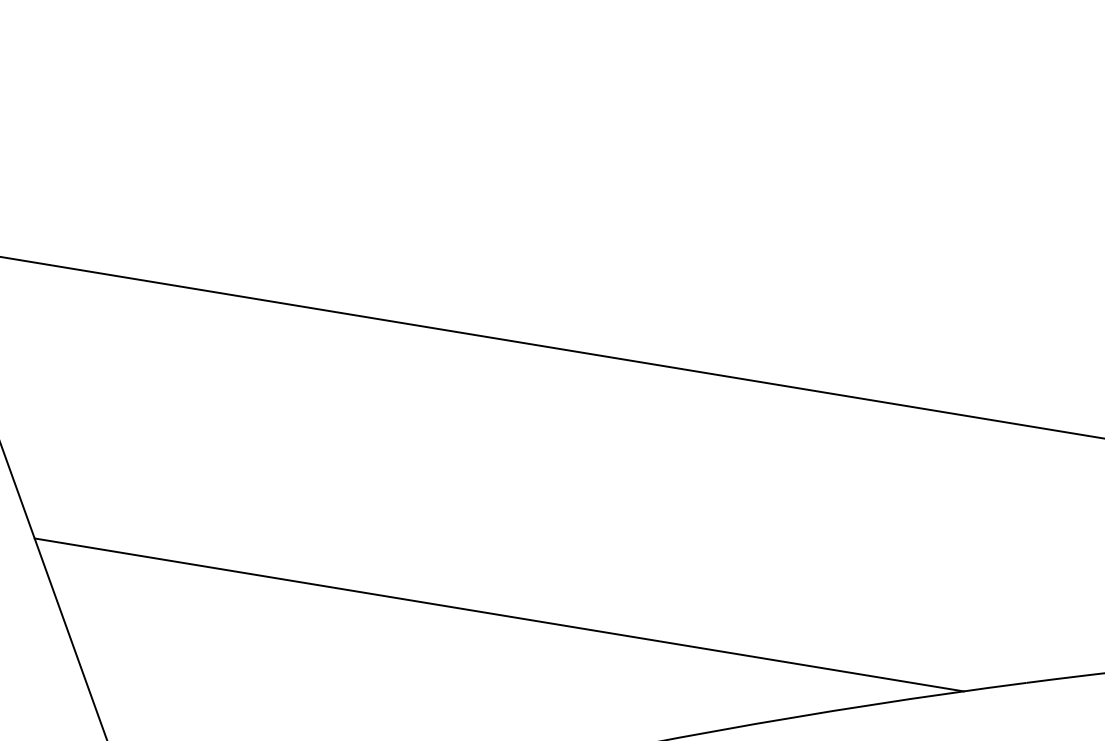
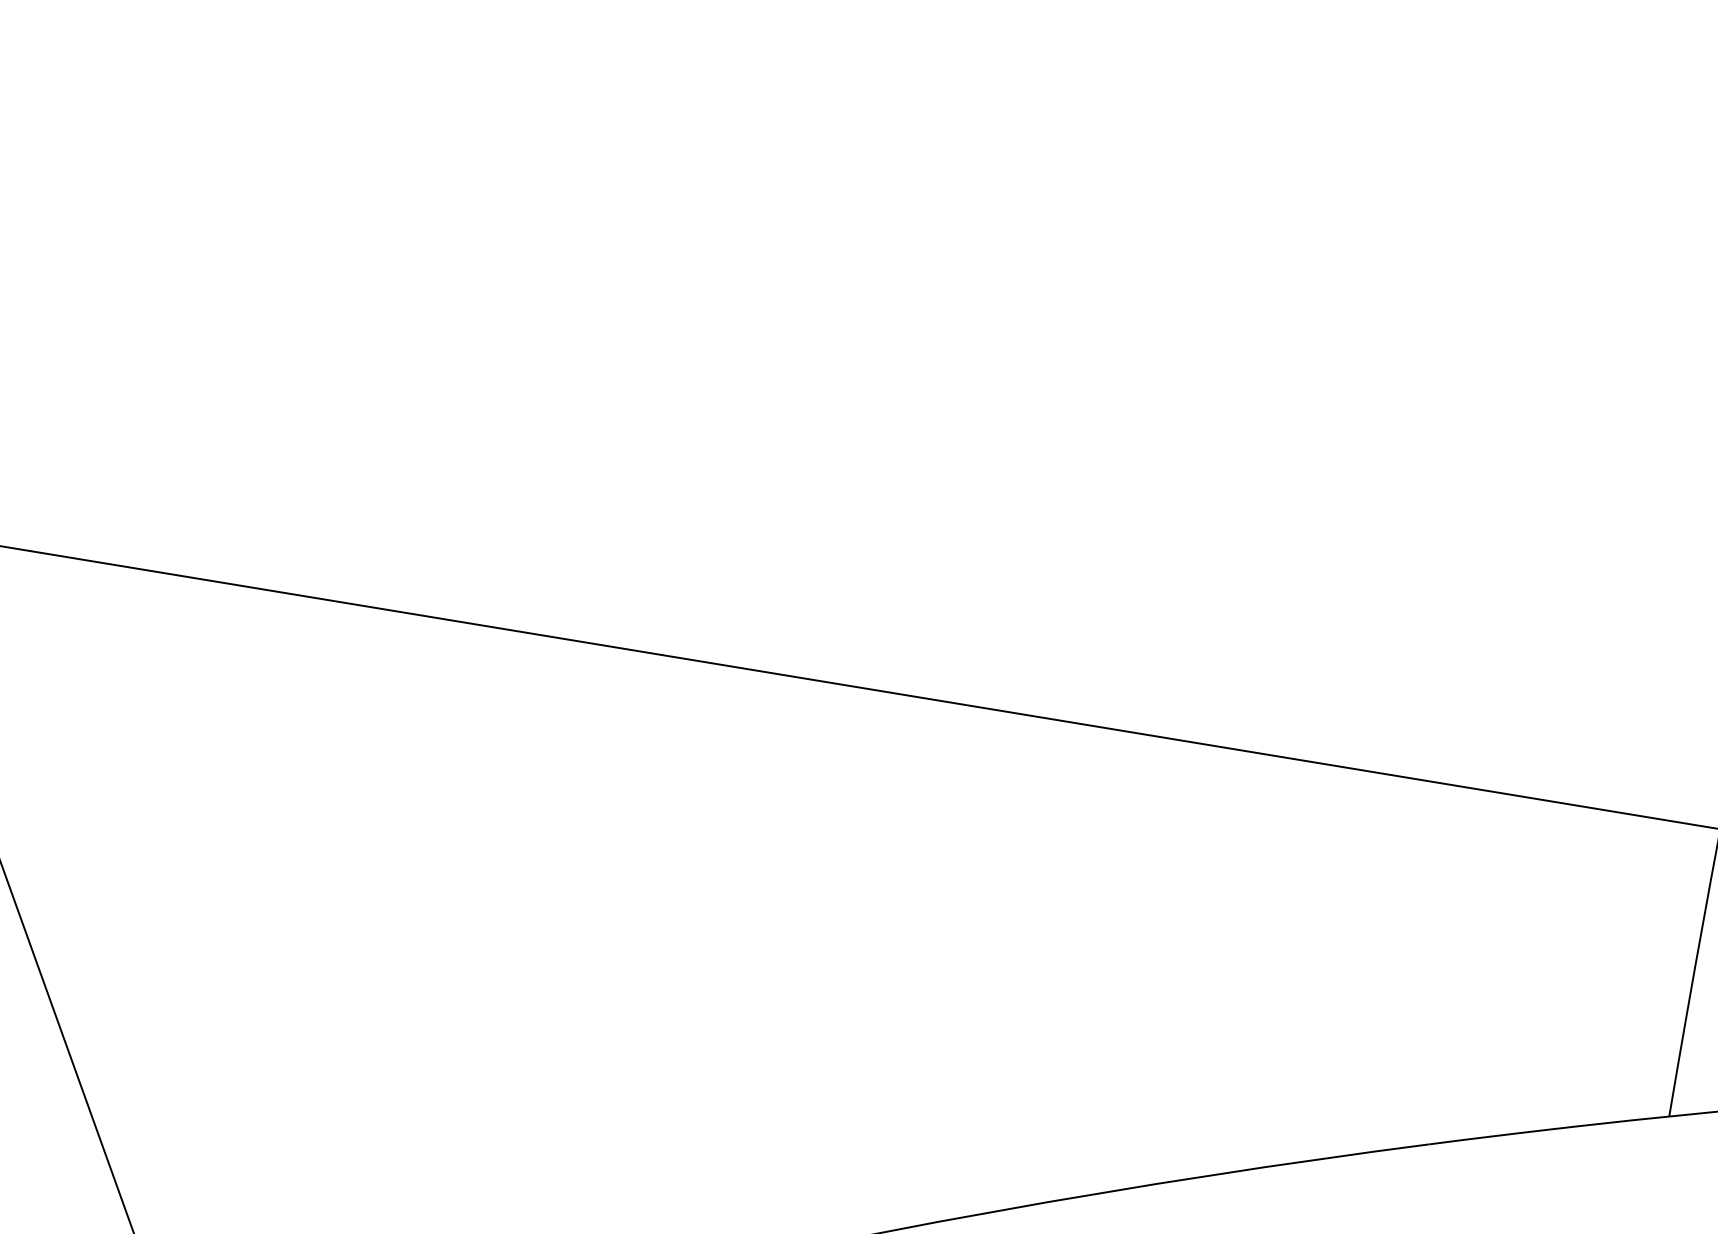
line: (499, 615) -> (684, 1048), removed

